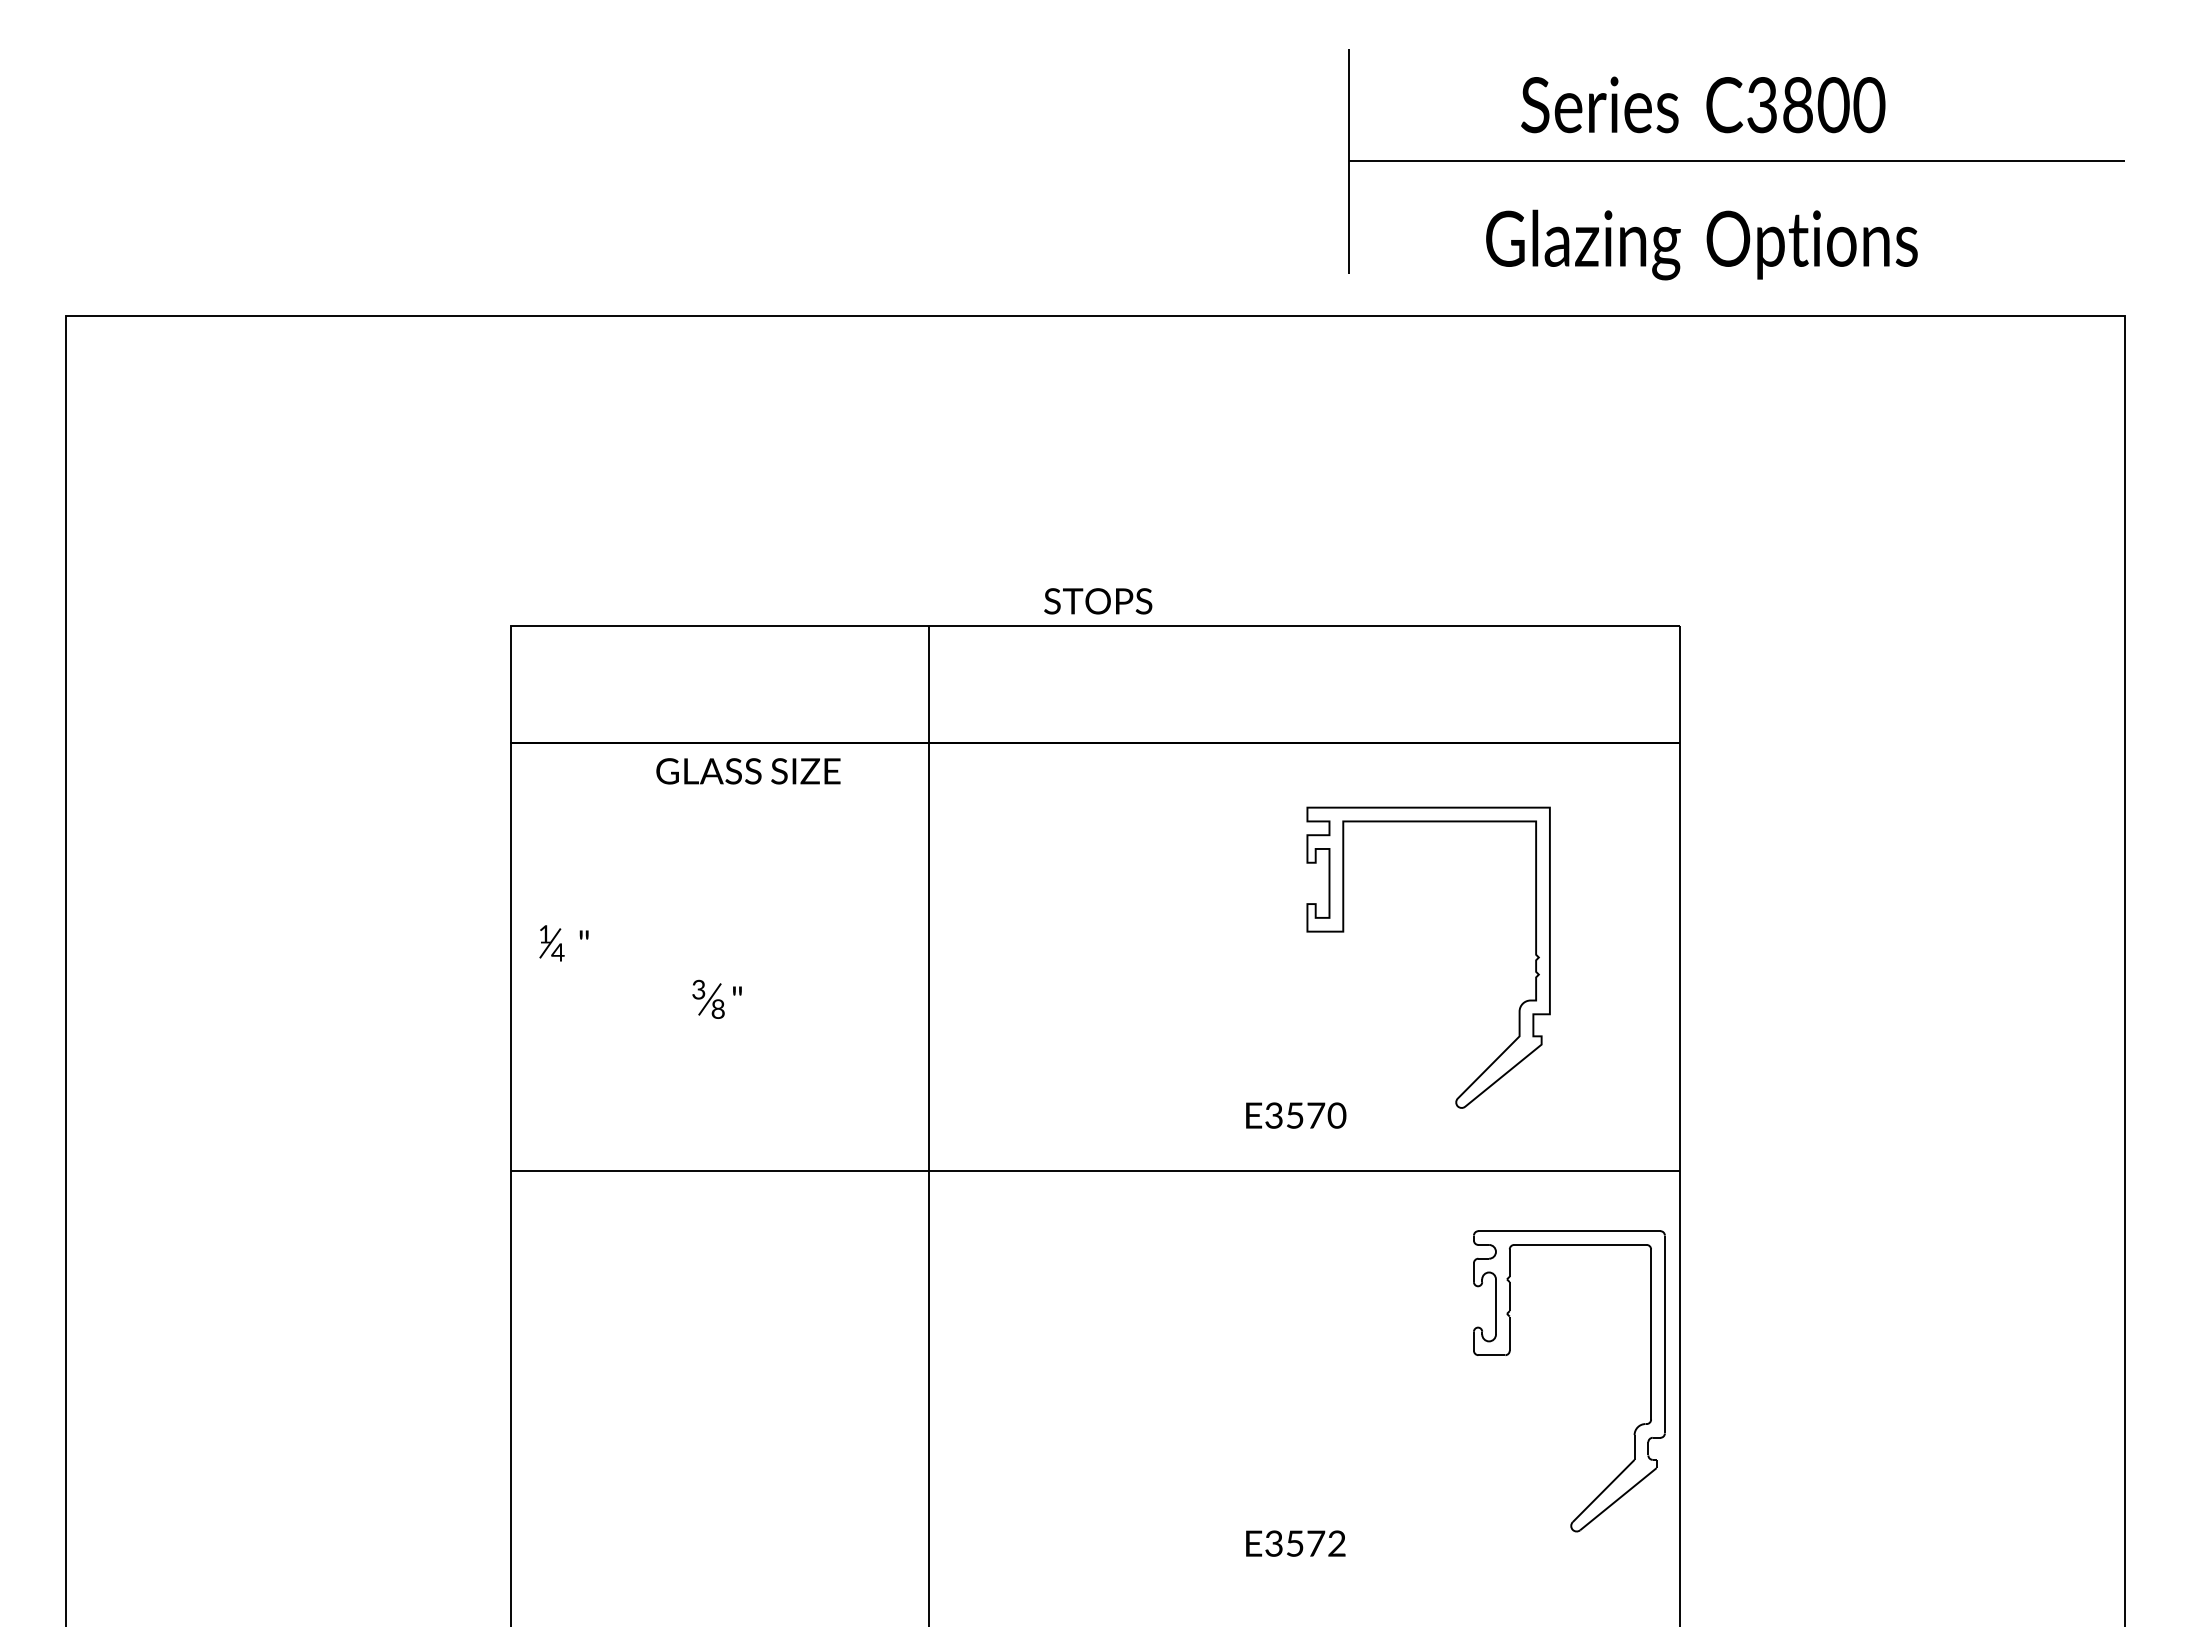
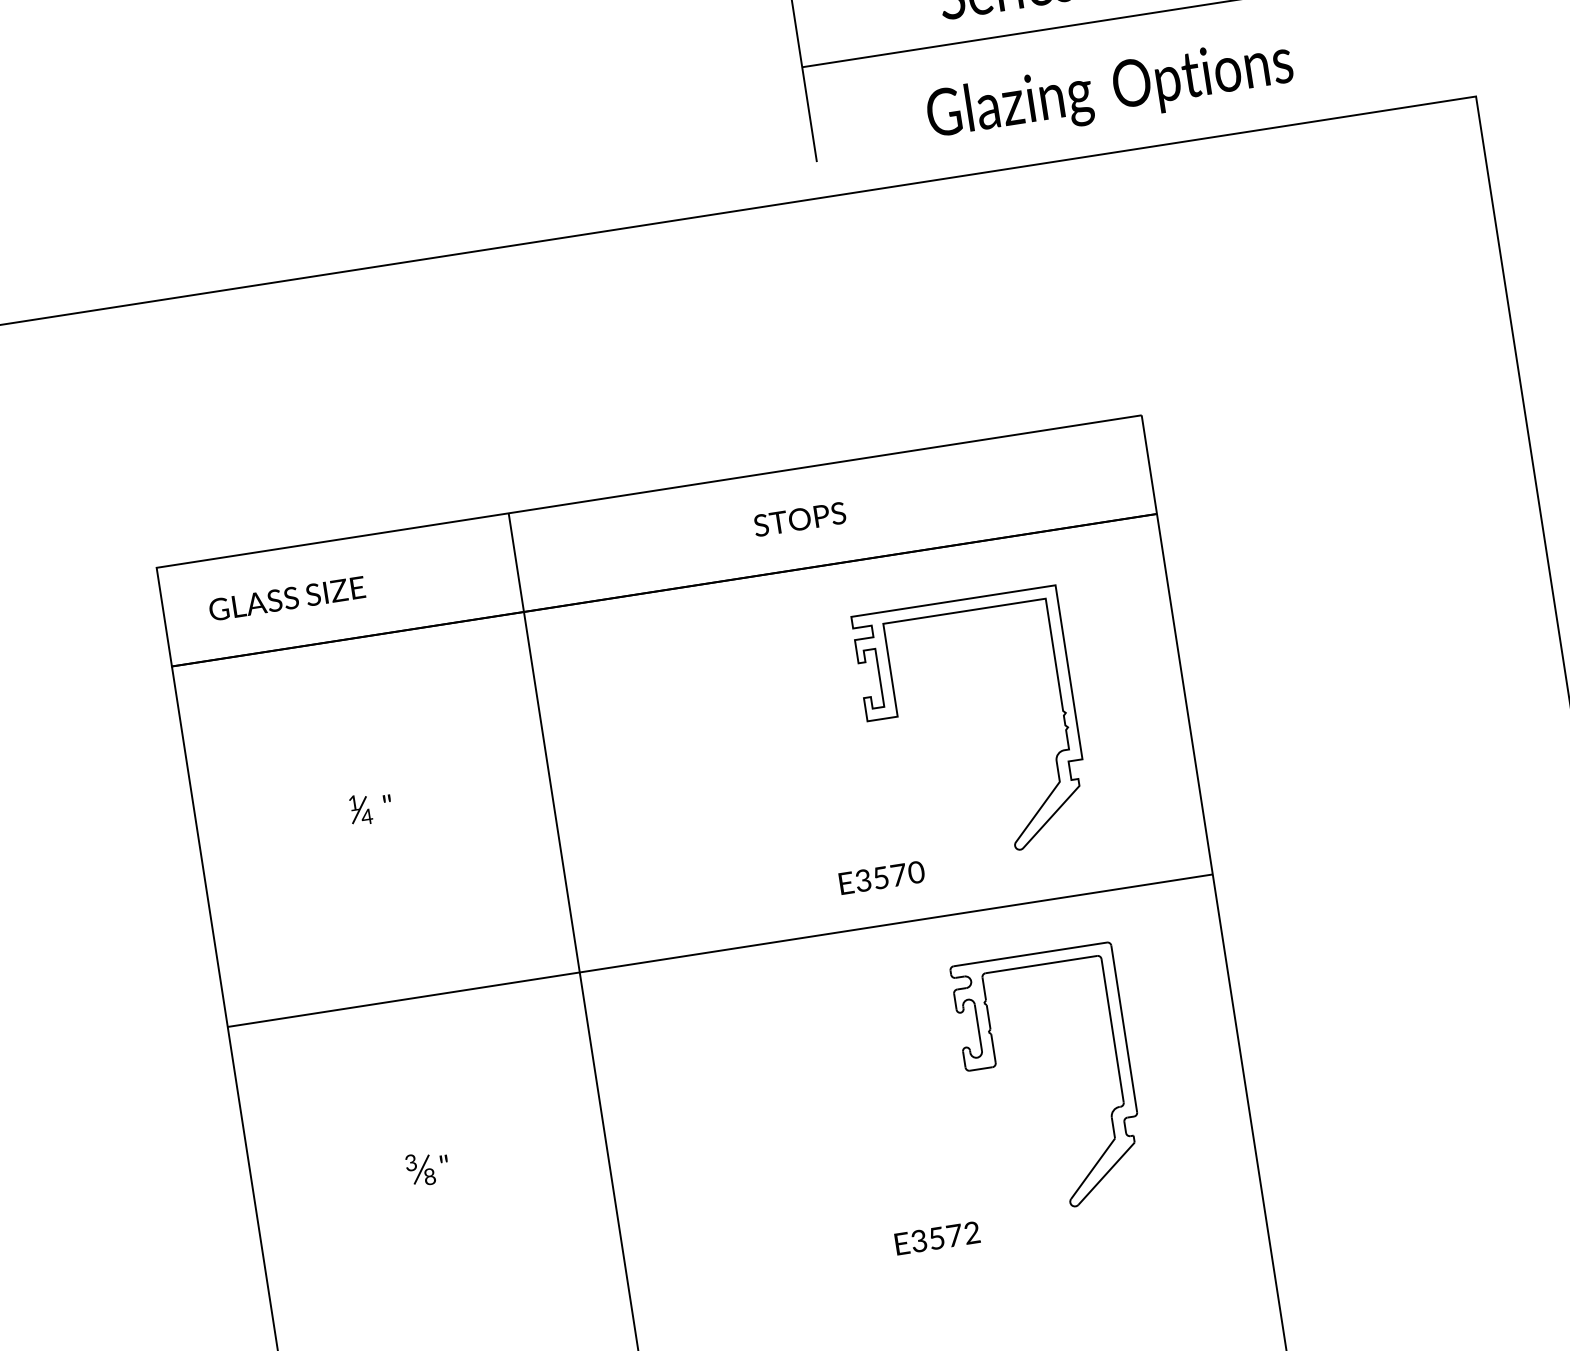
text: (1098, 601) -> (800, 519), moved
text: (748, 771) -> (287, 598), moved
part: (563, 943) -> (370, 808), moved
part: (716, 998) -> (427, 1167), moved
part: (1510, 1352) -> (996, 1064), moved

